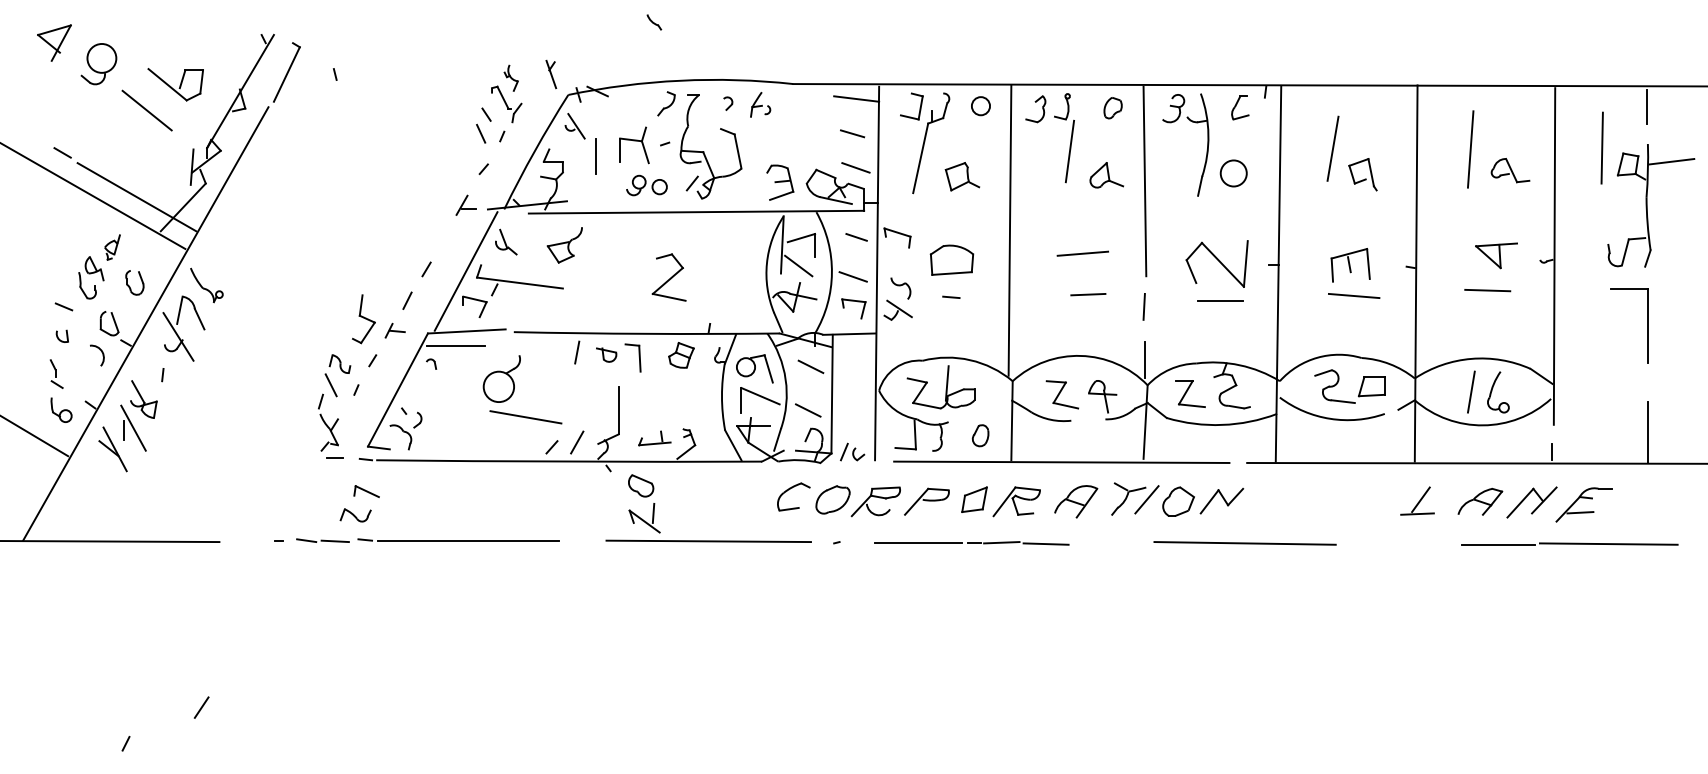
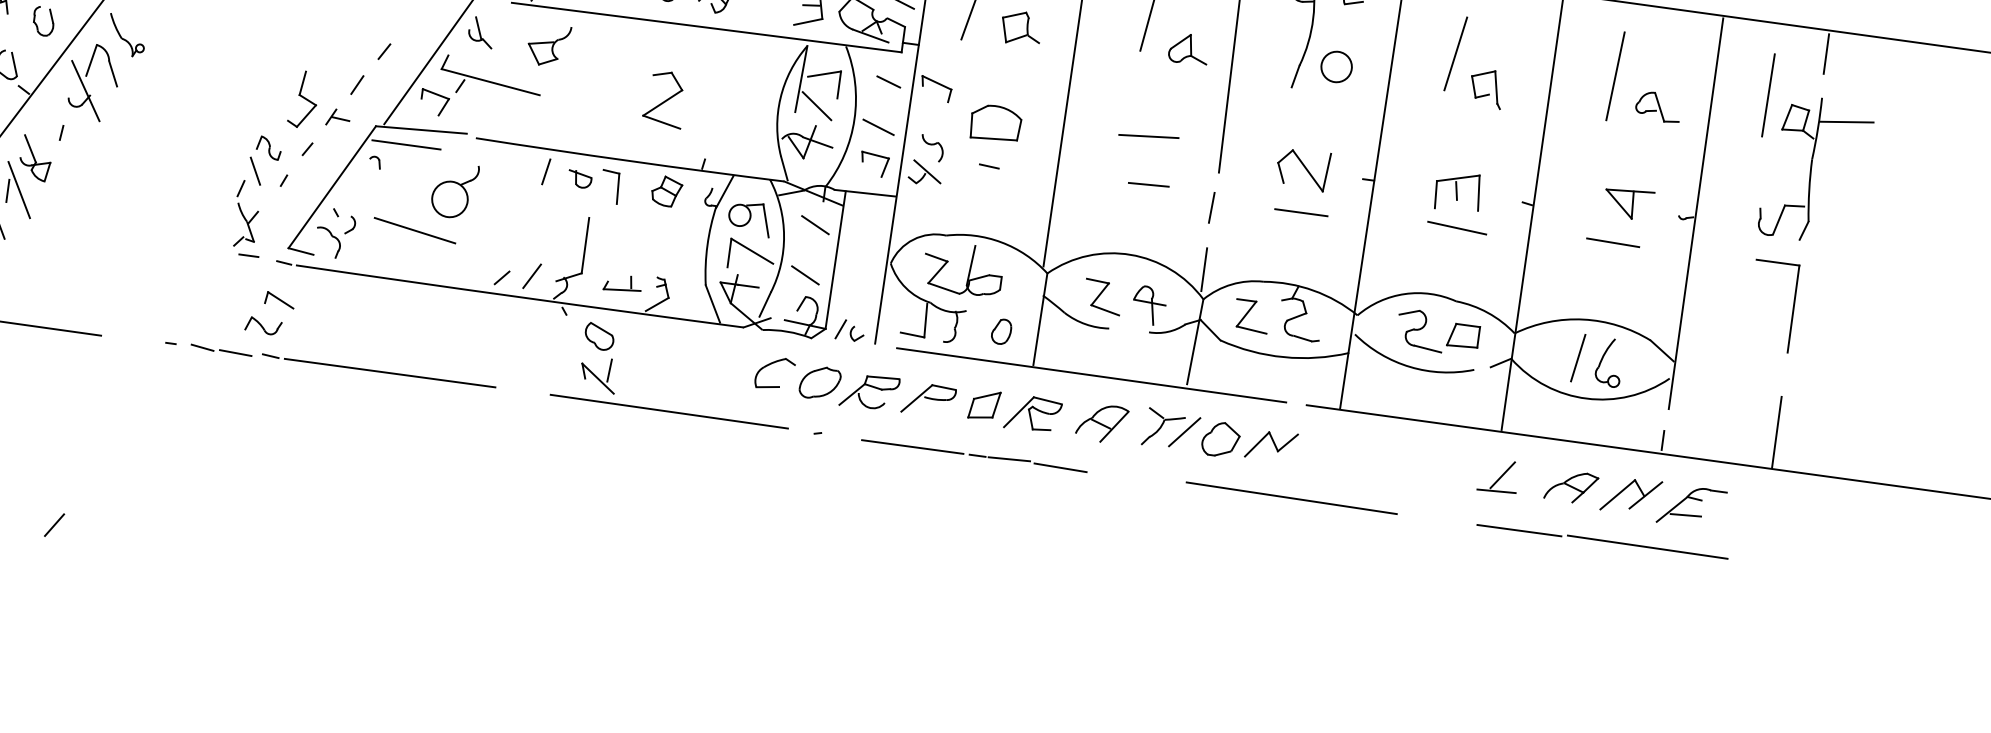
part: (1216, 263) -> (1302, 168), size x0.71
line: (525, 417) -> (414, 230), moved
part: (1569, 543) -> (1602, 540), moved

